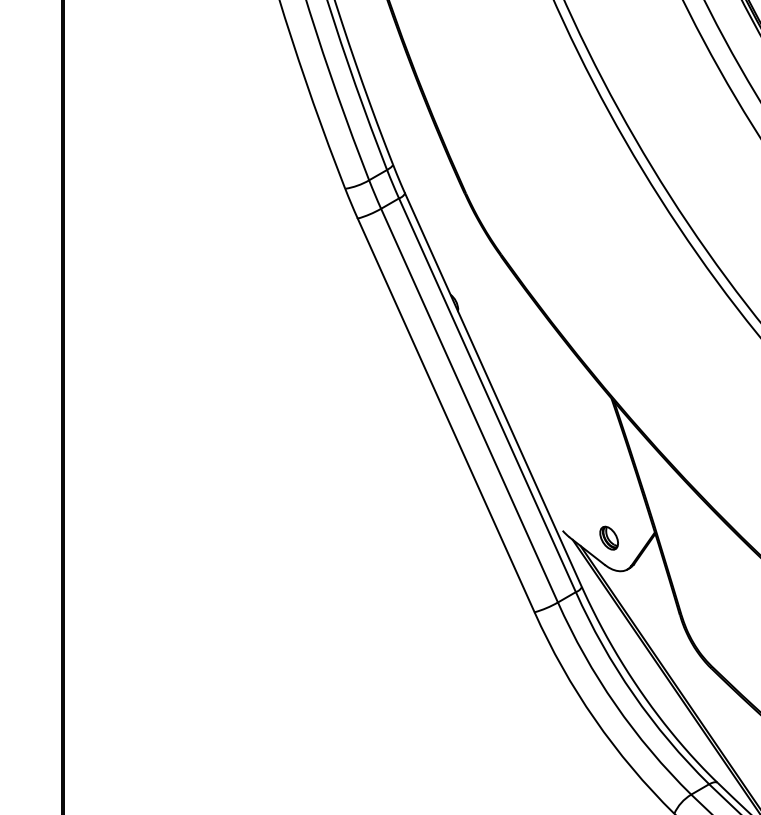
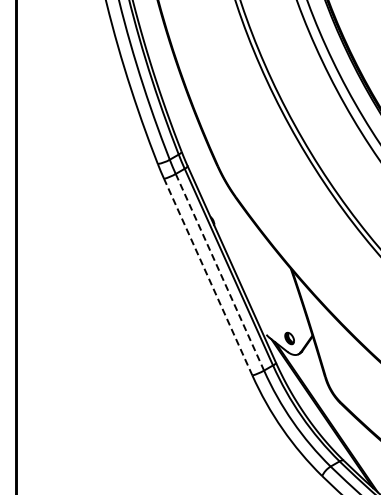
line: (468, 406) -> (219, 272), solid -> dashed
line: (446, 416) -> (208, 277), solid -> dashed

